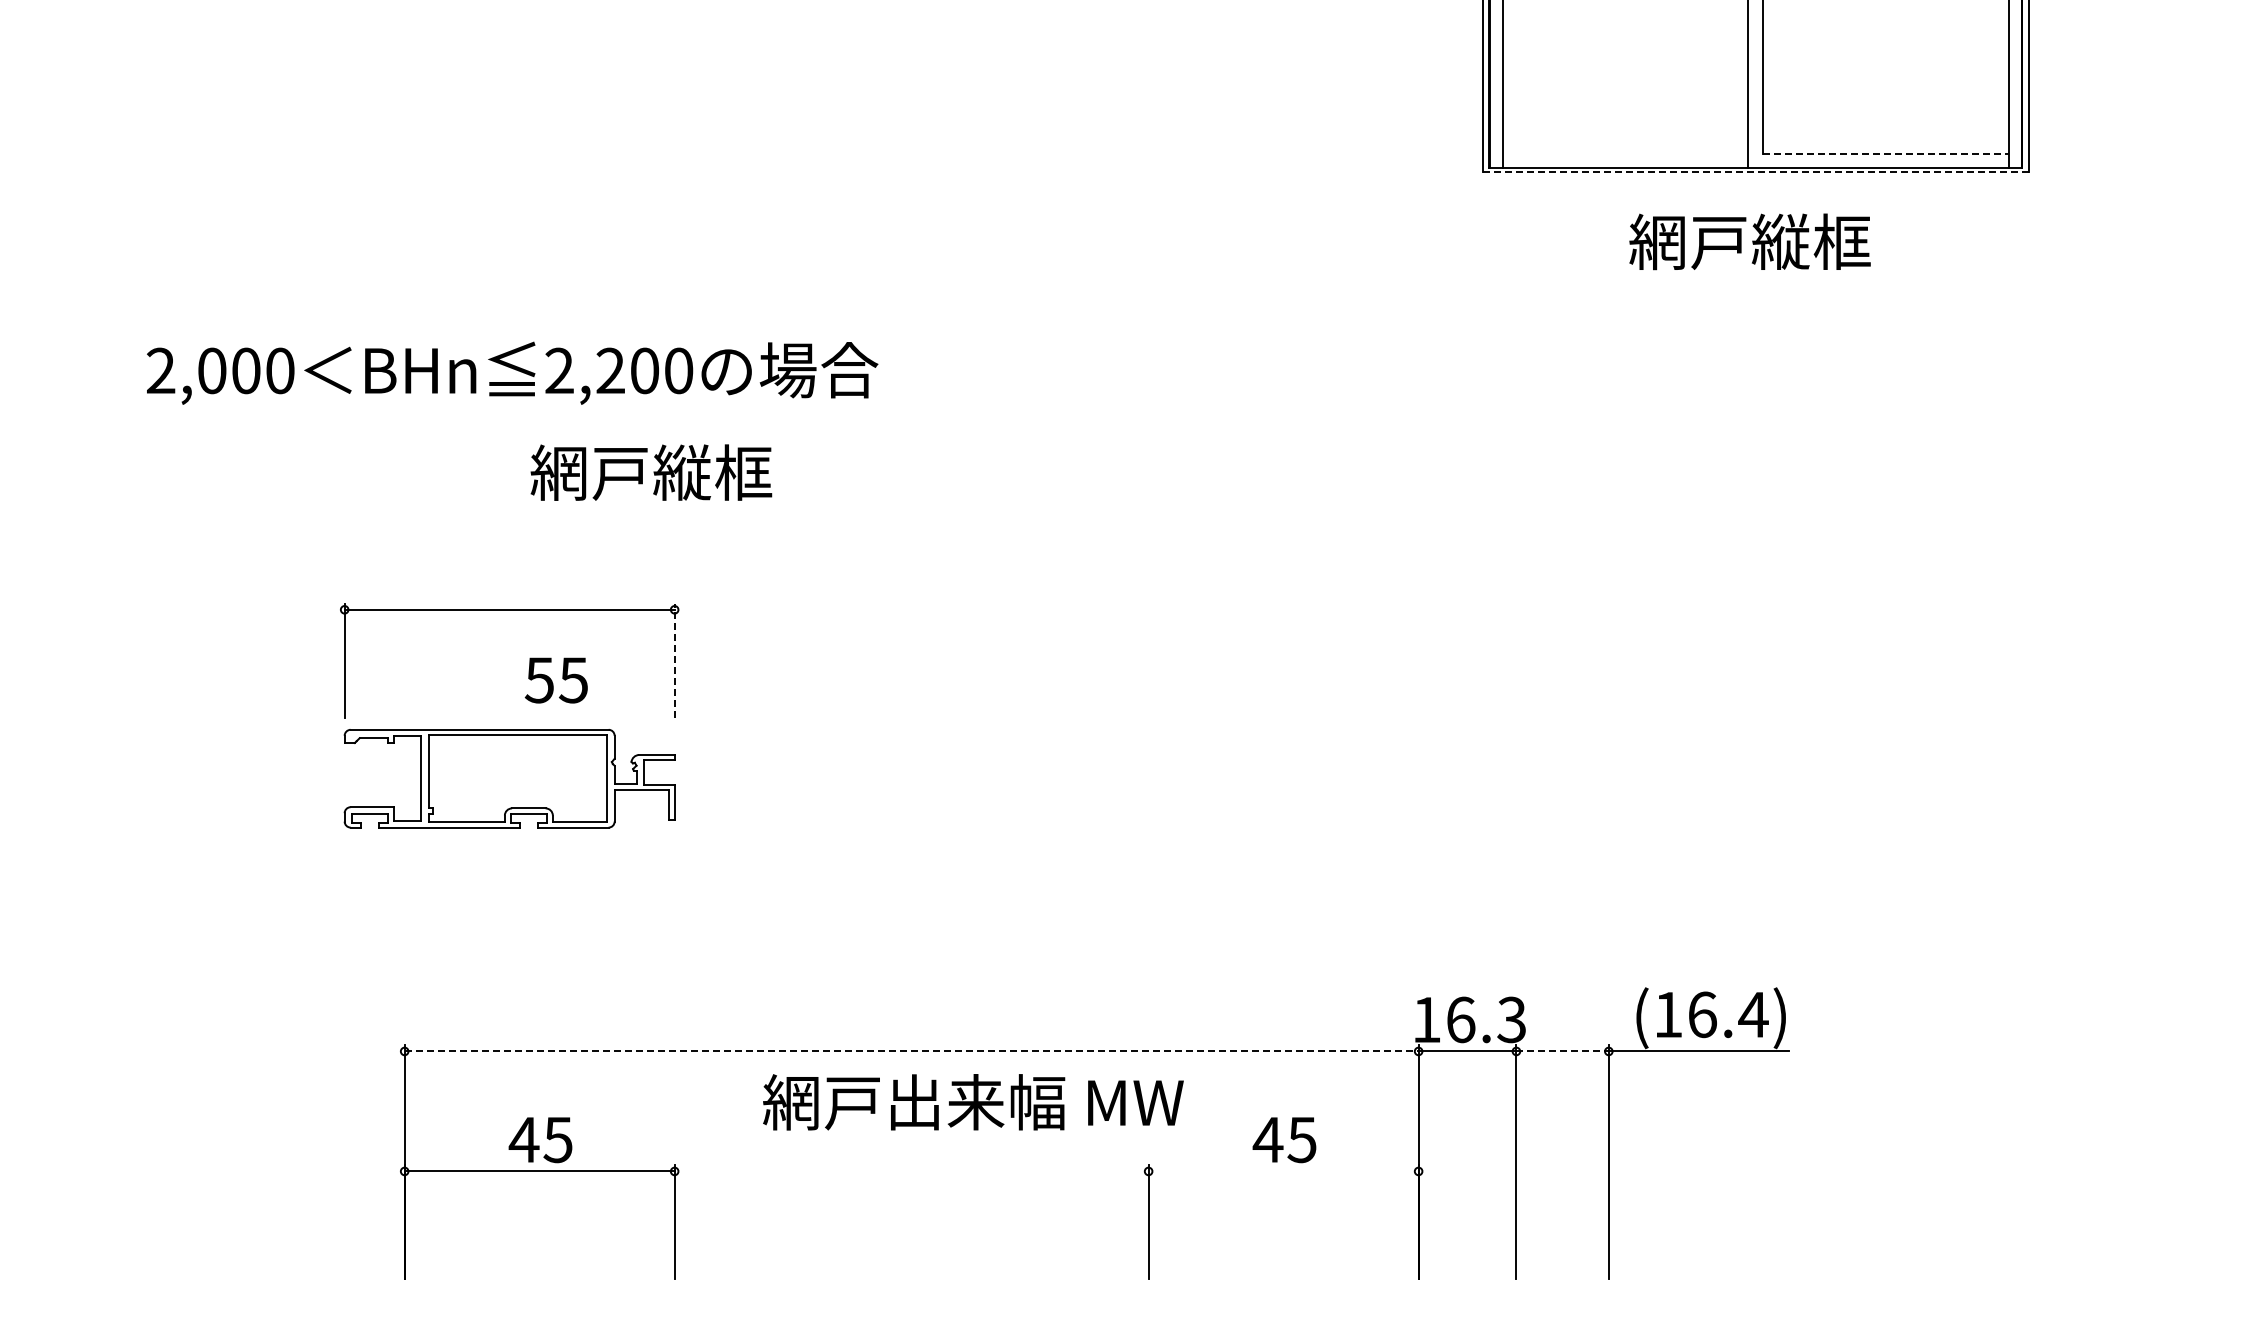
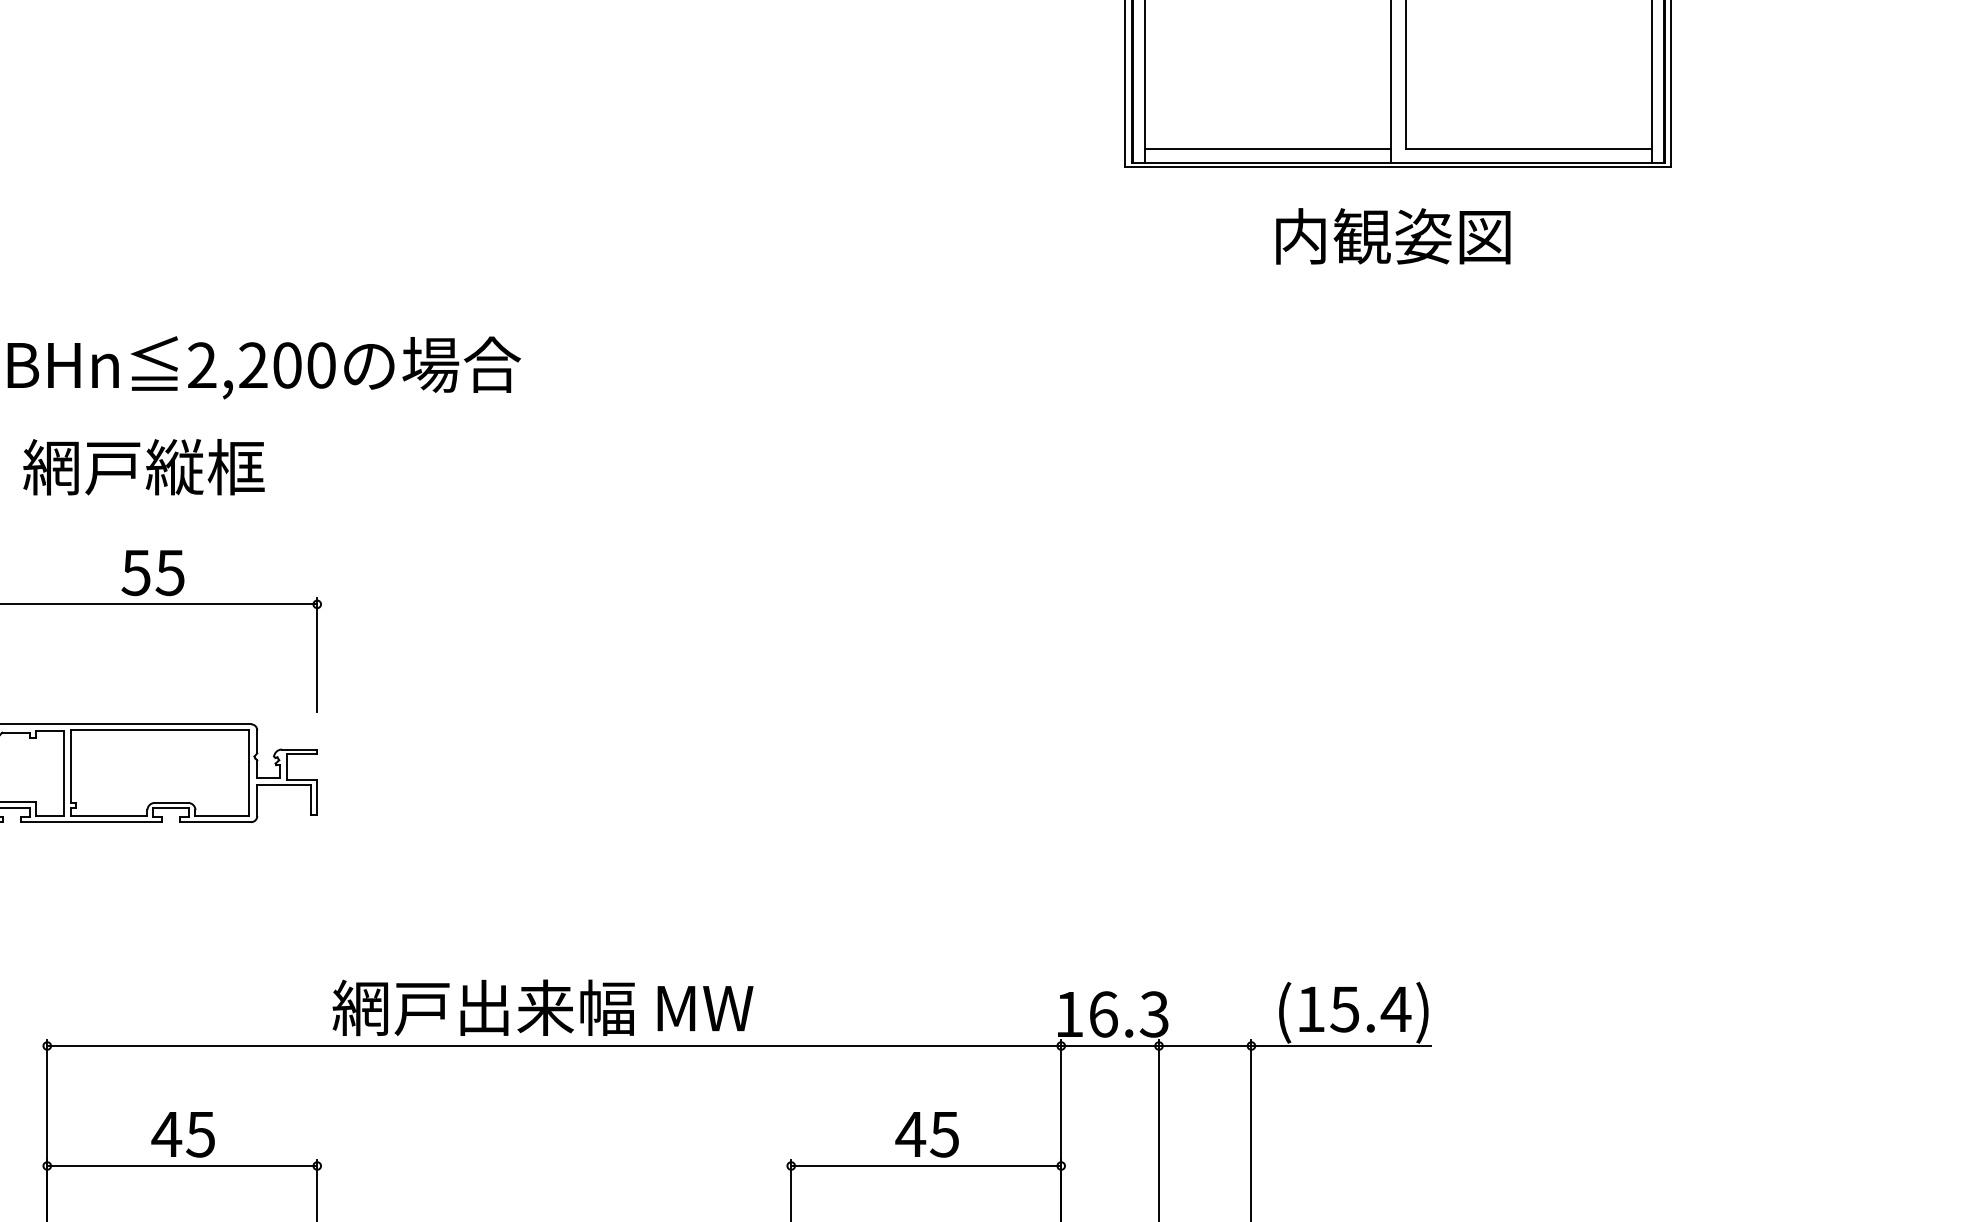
line: (1625, 154) -> (1268, 149), added
line: (1886, 154) -> (1529, 149), dashed -> solid
line: (1755, 172) -> (1398, 167), dashed -> solid
text: (1749, 241) -> (1392, 236), 網戸縦框 -> 内観姿図
text: (651, 472) -> (144, 467), moved
line: (674, 660) -> (317, 655), dashed -> solid
text: (555, 680) -> (152, 573), moved
text: (1701, 1014) -> (1344, 1009), (16.4) -> (15.4)
line: (911, 1051) -> (554, 1046), dashed -> solid
line: (1563, 1051) -> (1206, 1046), dashed -> solid
text: (973, 1102) -> (543, 1008), moved
line: (1283, 1171) -> (926, 1166), added

